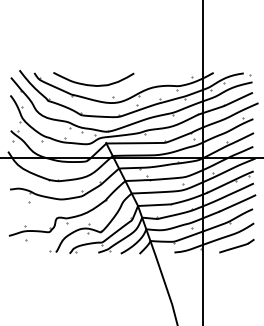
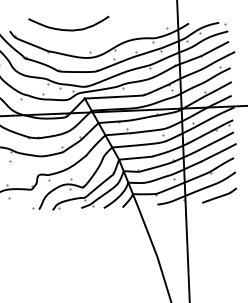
curve: (93, 84) -> (69, 29), moved

